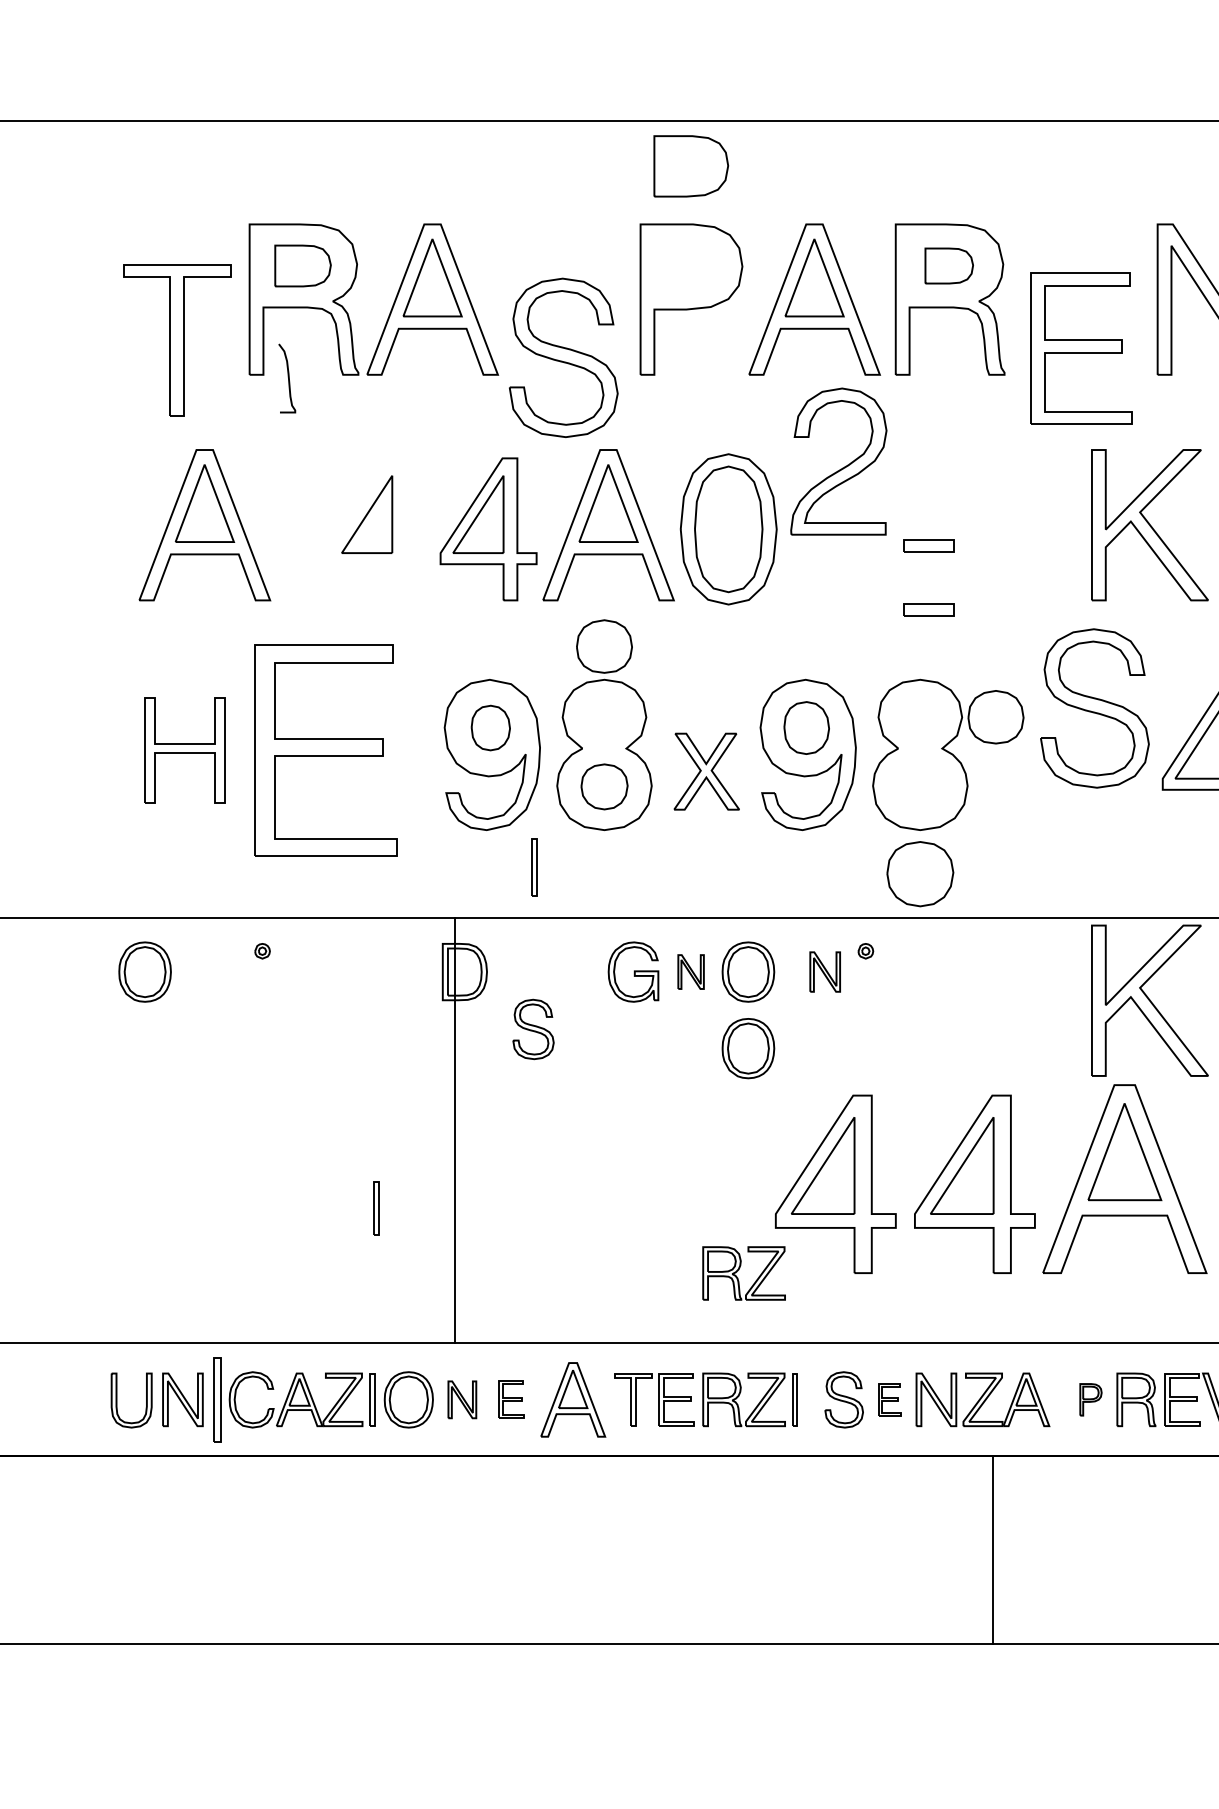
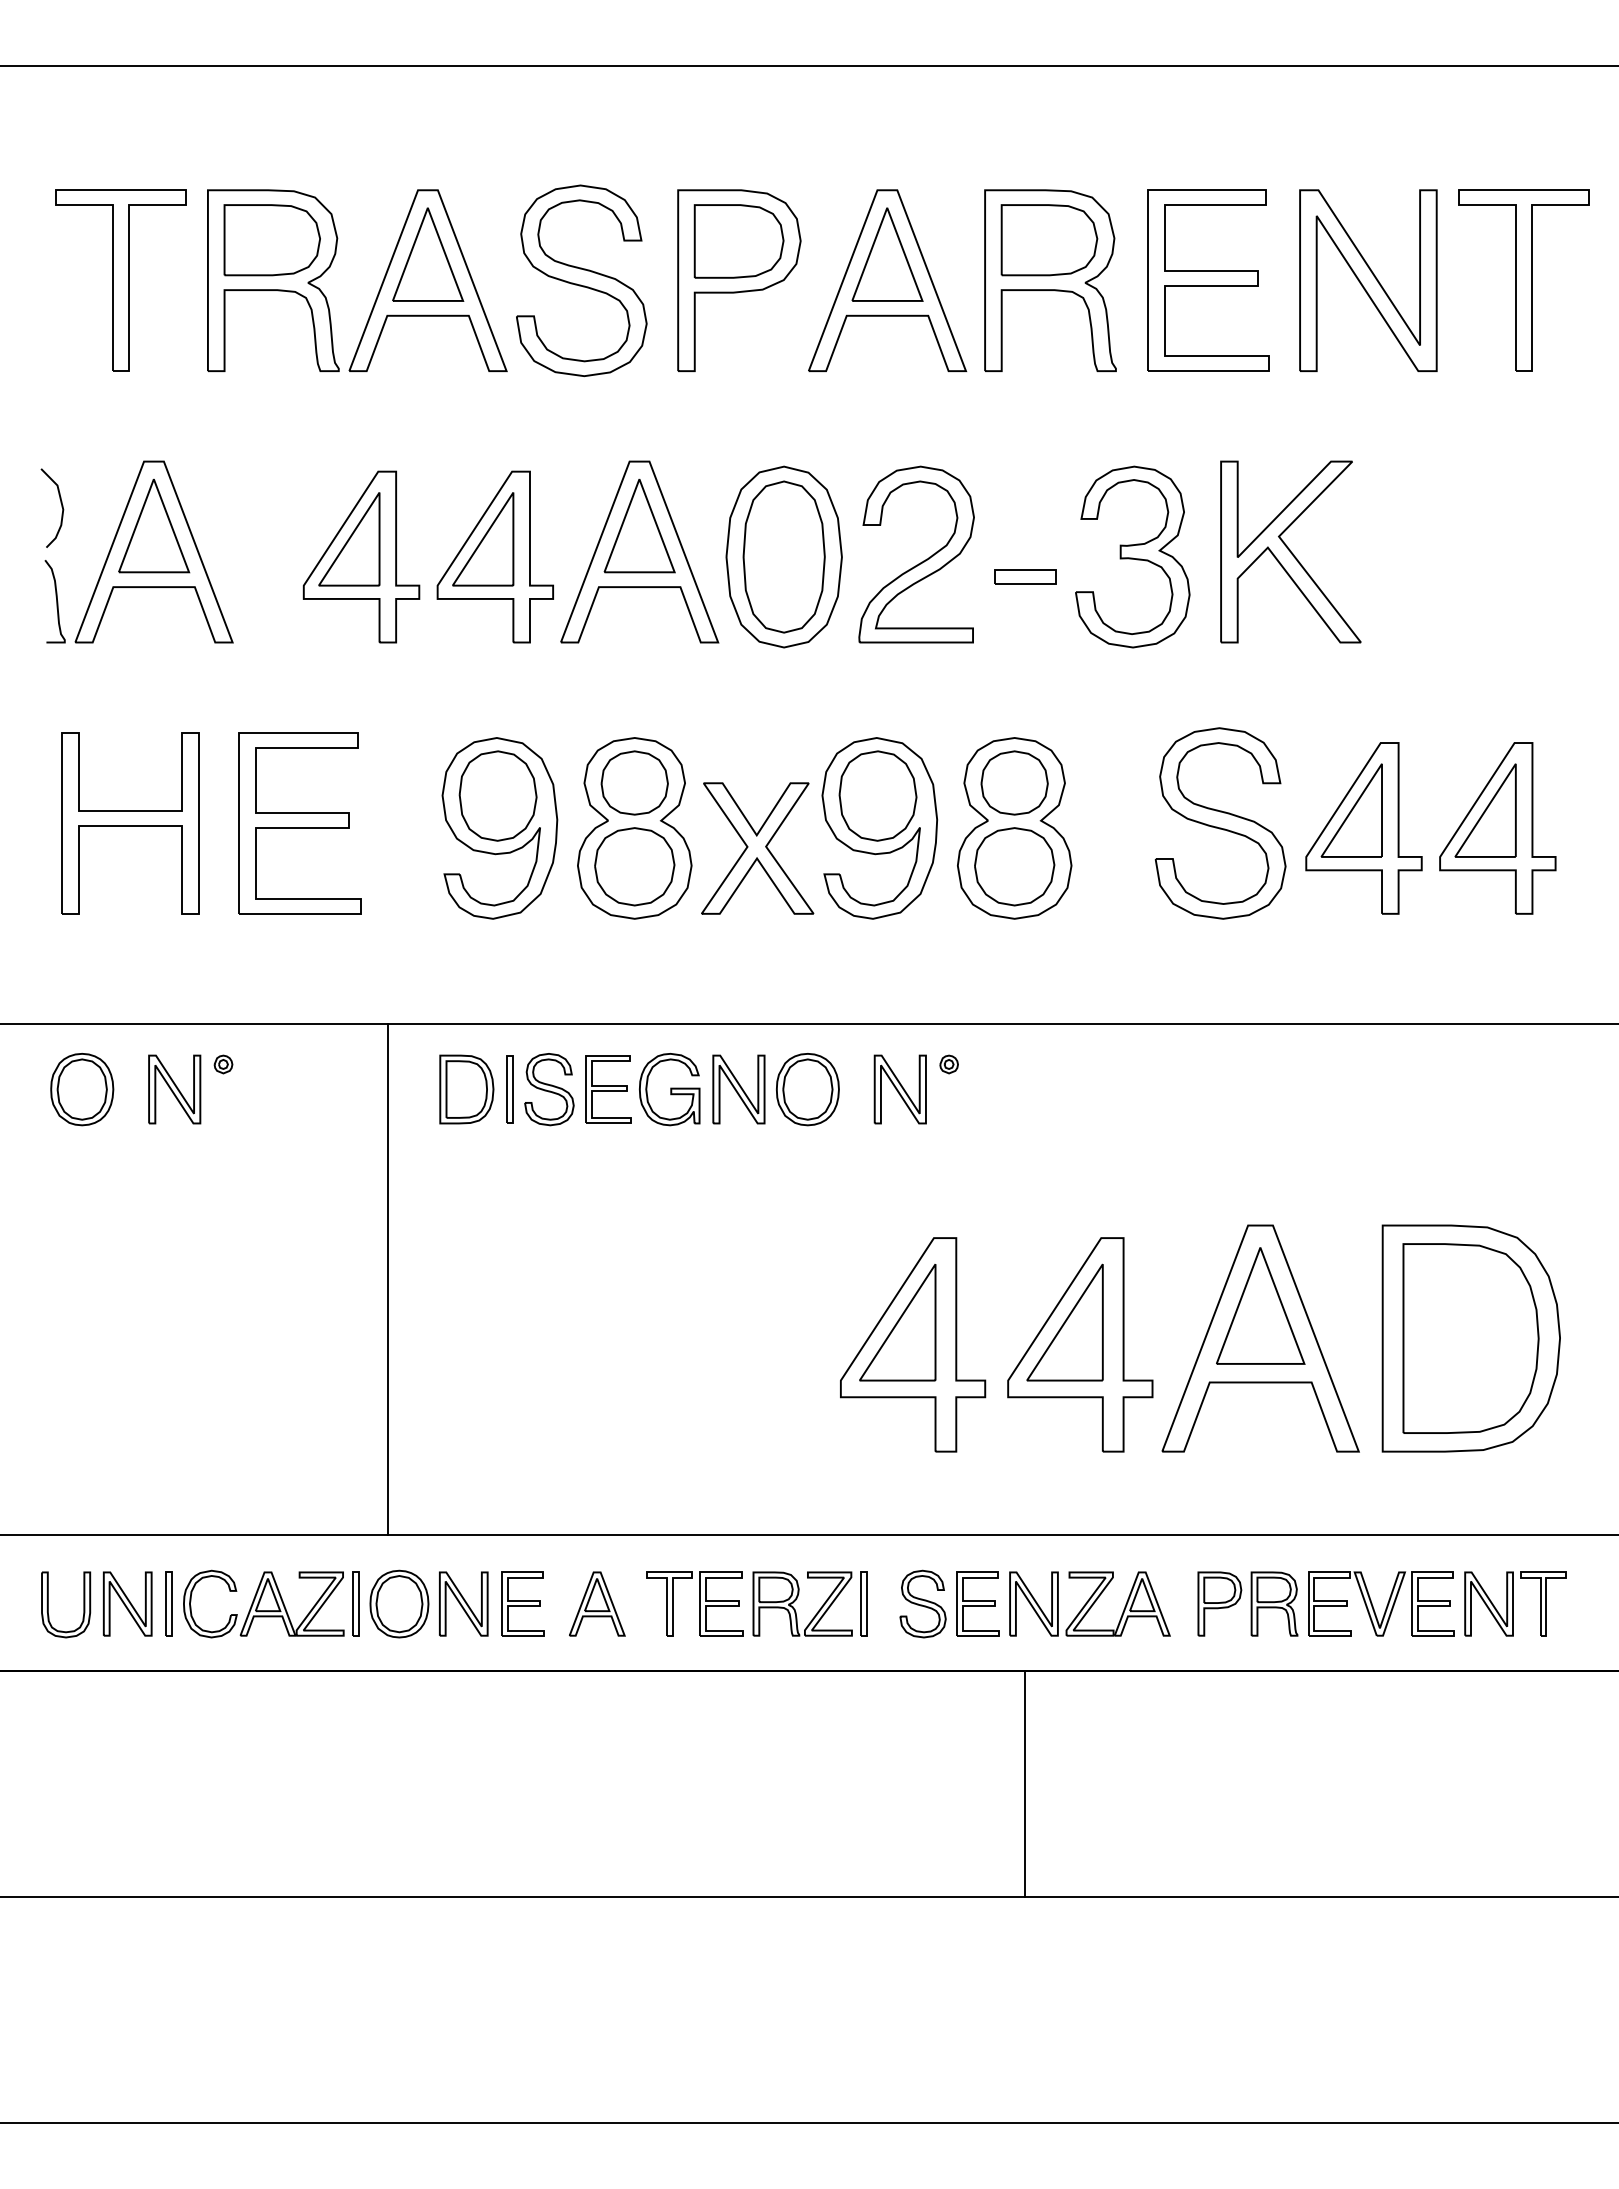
part: (690, 166) -> (738, 241), moved
part: (302, 266) -> (271, 240), size x1.43
part: (949, 266) -> (1049, 240), size x1.67
part: (176, 340) -> (120, 280), moved
part: (1081, 348) -> (1208, 280), moved
part: (563, 357) -> (581, 280), moved
curve: (288, 378) -> (56, 601), moved
part: (842, 467) -> (921, 561), moved
curve: (127, 484) -> (60, 503), added
part: (377, 528) -> (361, 556), added
part: (1018, 528) -> (1132, 556), added
part: (929, 609) -> (1025, 653), removed
part: (604, 646) -> (634, 782), moved
part: (1094, 708) -> (1220, 823), moved
part: (995, 716) -> (1014, 782), moved
part: (490, 727) -> (497, 795), size x1.67
part: (806, 727) -> (877, 795), size x1.43
part: (185, 750) -> (130, 823), size x1.43
part: (325, 750) -> (299, 823), size x0.71
part: (706, 771) -> (757, 848), size x1.43
part: (604, 786) -> (634, 866), size x1.43
part: (534, 867) -> (509, 1089), moved
part: (920, 873) -> (1014, 866), moved
part: (221, 972) -> (174, 1089), added
part: (582, 972) -> (608, 1089), added
part: (690, 972) -> (738, 1089), size x1.67
part: (824, 972) -> (899, 1089), size x1.43
part: (1149, 1000) -> (1290, 1123), removed
part: (533, 1029) -> (549, 1089), moved
part: (748, 1048) -> (807, 1181), removed
line: (455, 1130) -> (387, 1279), moved
part: (376, 1208) -> (360, 1373), removed
part: (738, 1270) -> (796, 1448), removed
part: (216, 1399) -> (168, 1603), size x0.62
part: (462, 1399) -> (463, 1603), size x1.43
part: (511, 1399) -> (522, 1603), size x1.43
part: (573, 1399) -> (597, 1603), size x0.71
part: (889, 1399) -> (977, 1603), size x1.67
part: (1090, 1399) -> (1219, 1603), size x1.67
line: (993, 1549) -> (1025, 1784), moved

